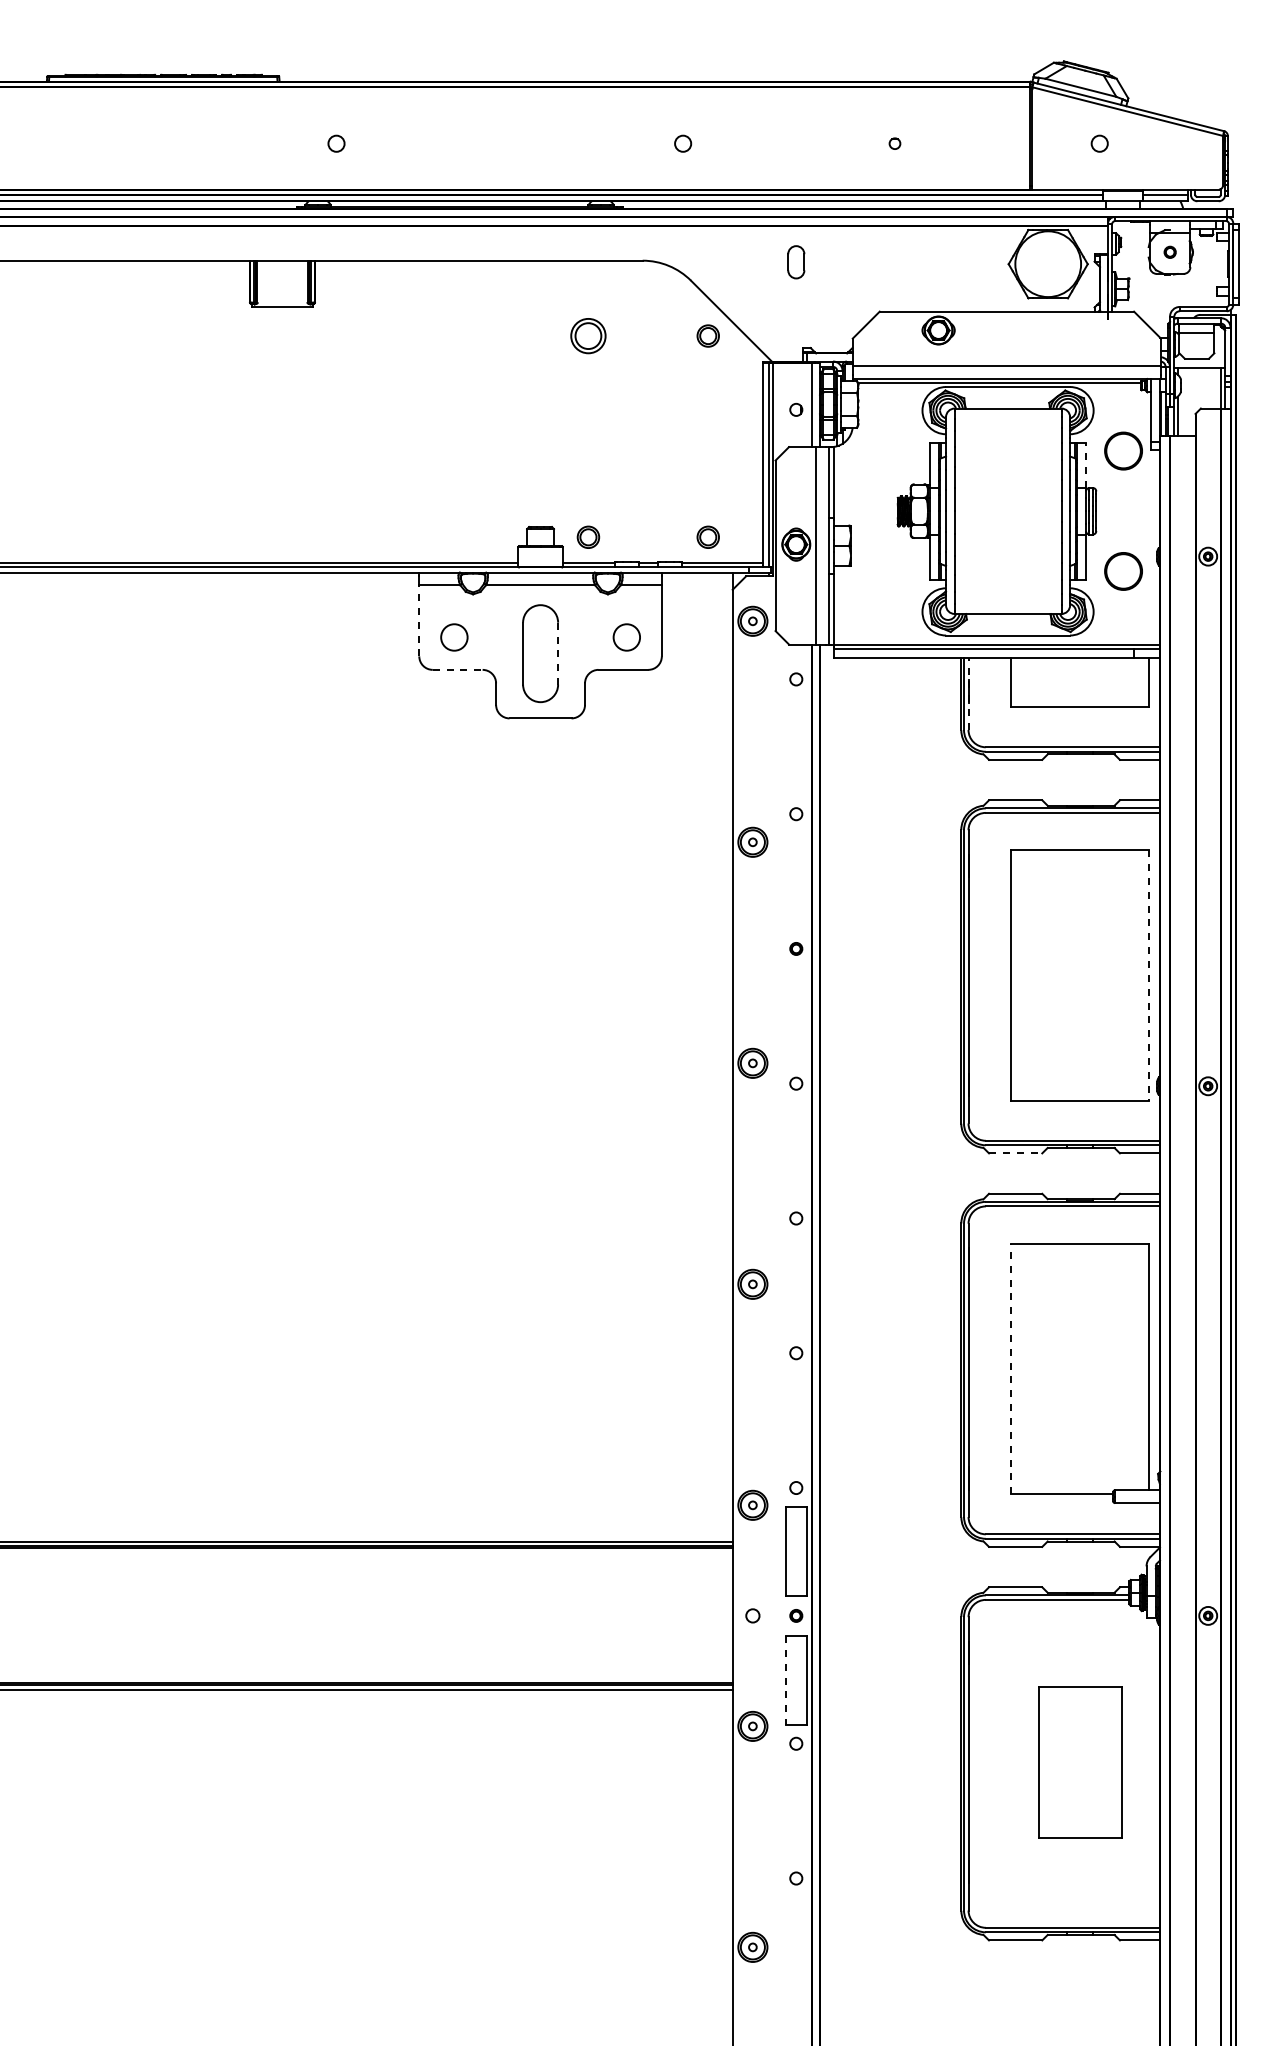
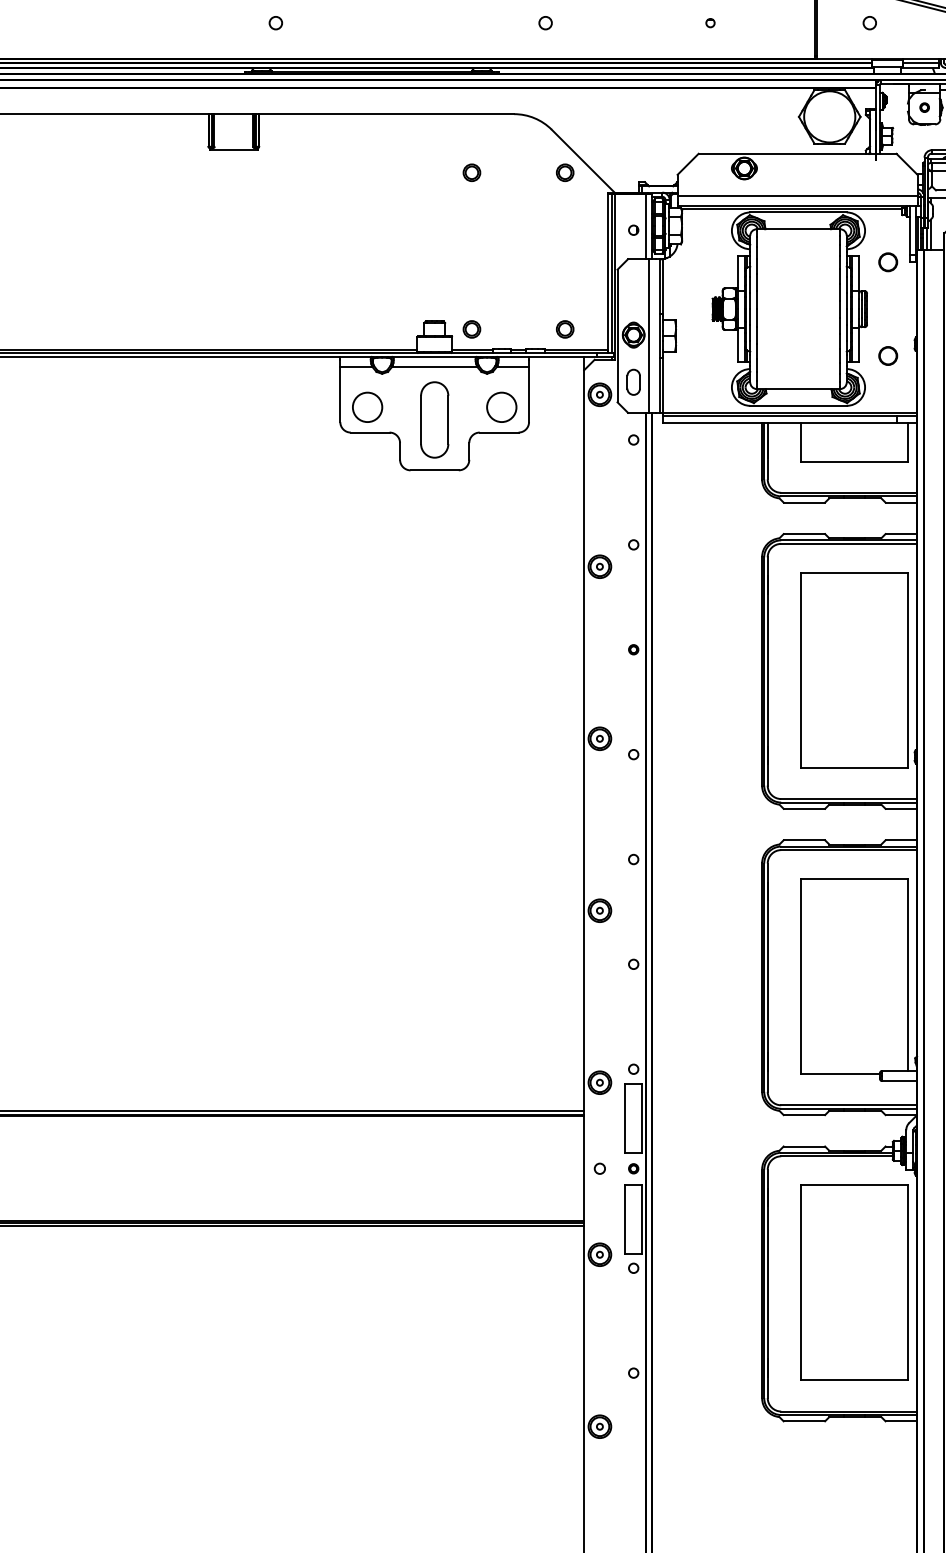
part: (796, 262) -> (633, 382), moved
part: (588, 335) -> (471, 172), size x0.62
circle: (1122, 450) -> (887, 261), size x0.62
line: (1086, 464) -> (859, 272), dashed -> solid
circle: (1122, 571) -> (887, 356), size x0.62
line: (419, 620) -> (340, 394), dashed -> solid
circle: (454, 637) -> (367, 407), size x1.43
circle: (626, 637) -> (501, 407), size x1.43
line: (558, 653) -> (448, 419), dashed -> solid
line: (457, 669) -> (370, 432), dashed -> solid
line: (968, 693) -> (767, 450), dashed -> solid
line: (1149, 976) -> (908, 671), dashed -> solid
line: (1015, 1153) -> (804, 808), dashed -> solid
line: (1010, 1368) -> (800, 976), dashed -> solid
line: (785, 1681) -> (625, 1219), dashed -> solid
part: (1079, 1762) -> (854, 1282), size x1.67

